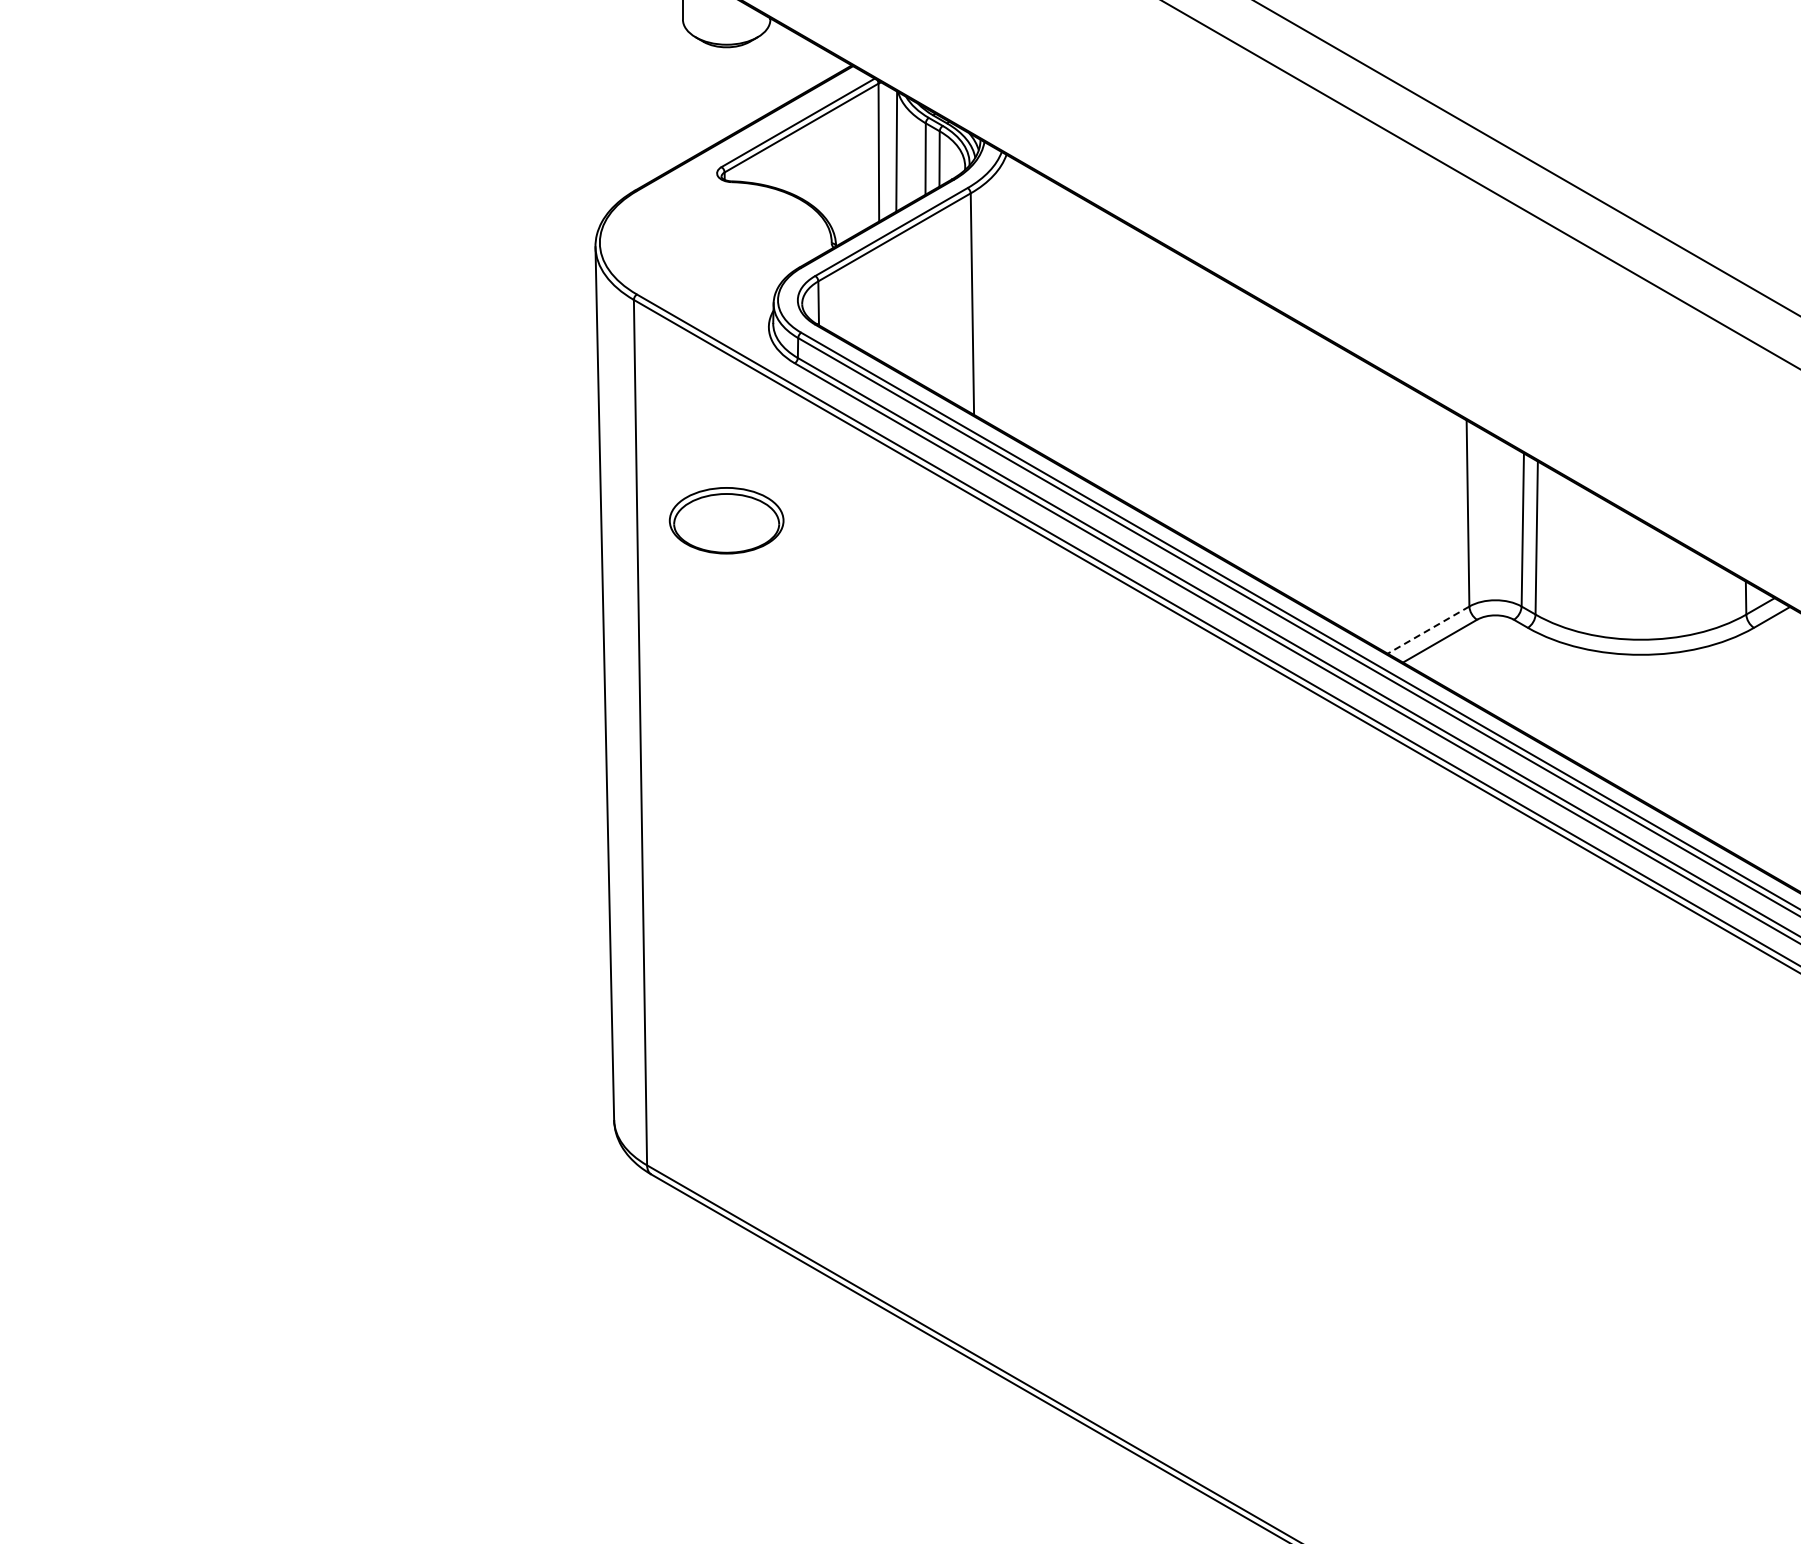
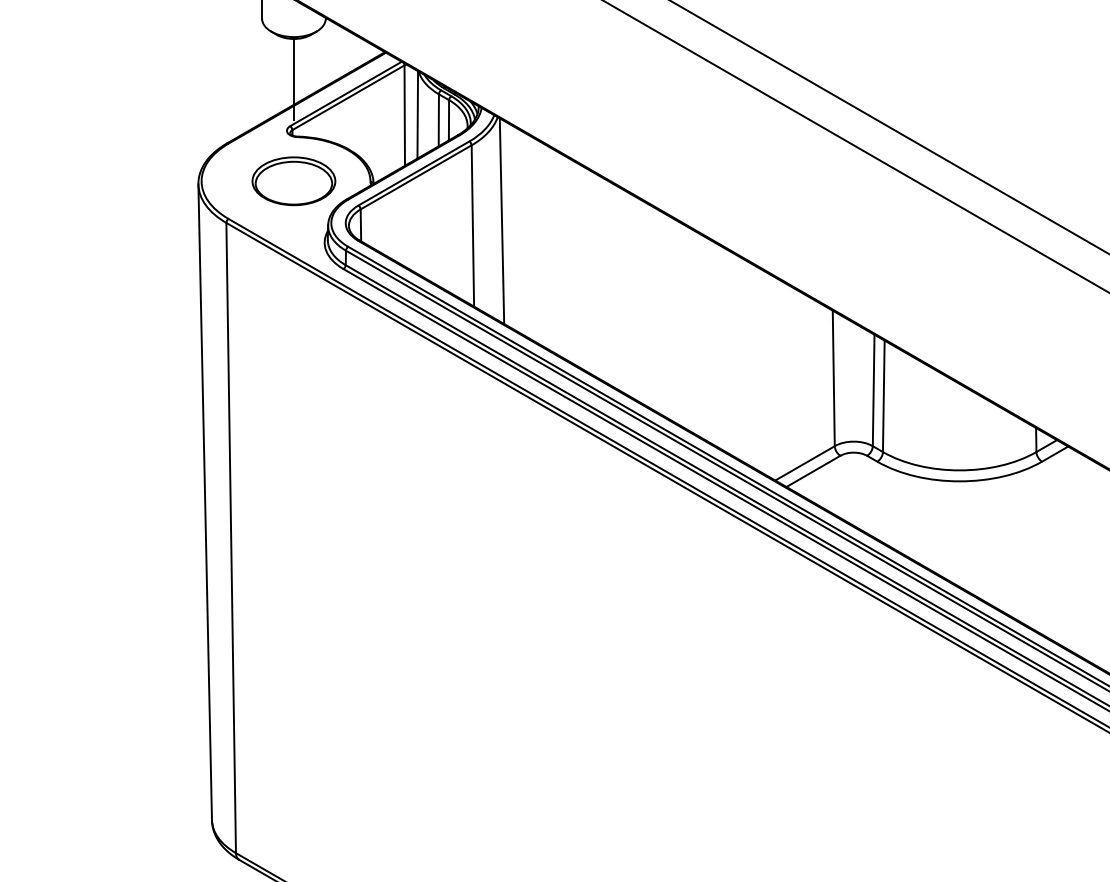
line: (726, 102) -> (293, 79), added
line: (1012, 297) -> (502, 221), added
part: (726, 520) -> (293, 181), moved
line: (1428, 630) -> (805, 463), dashed -> solid

